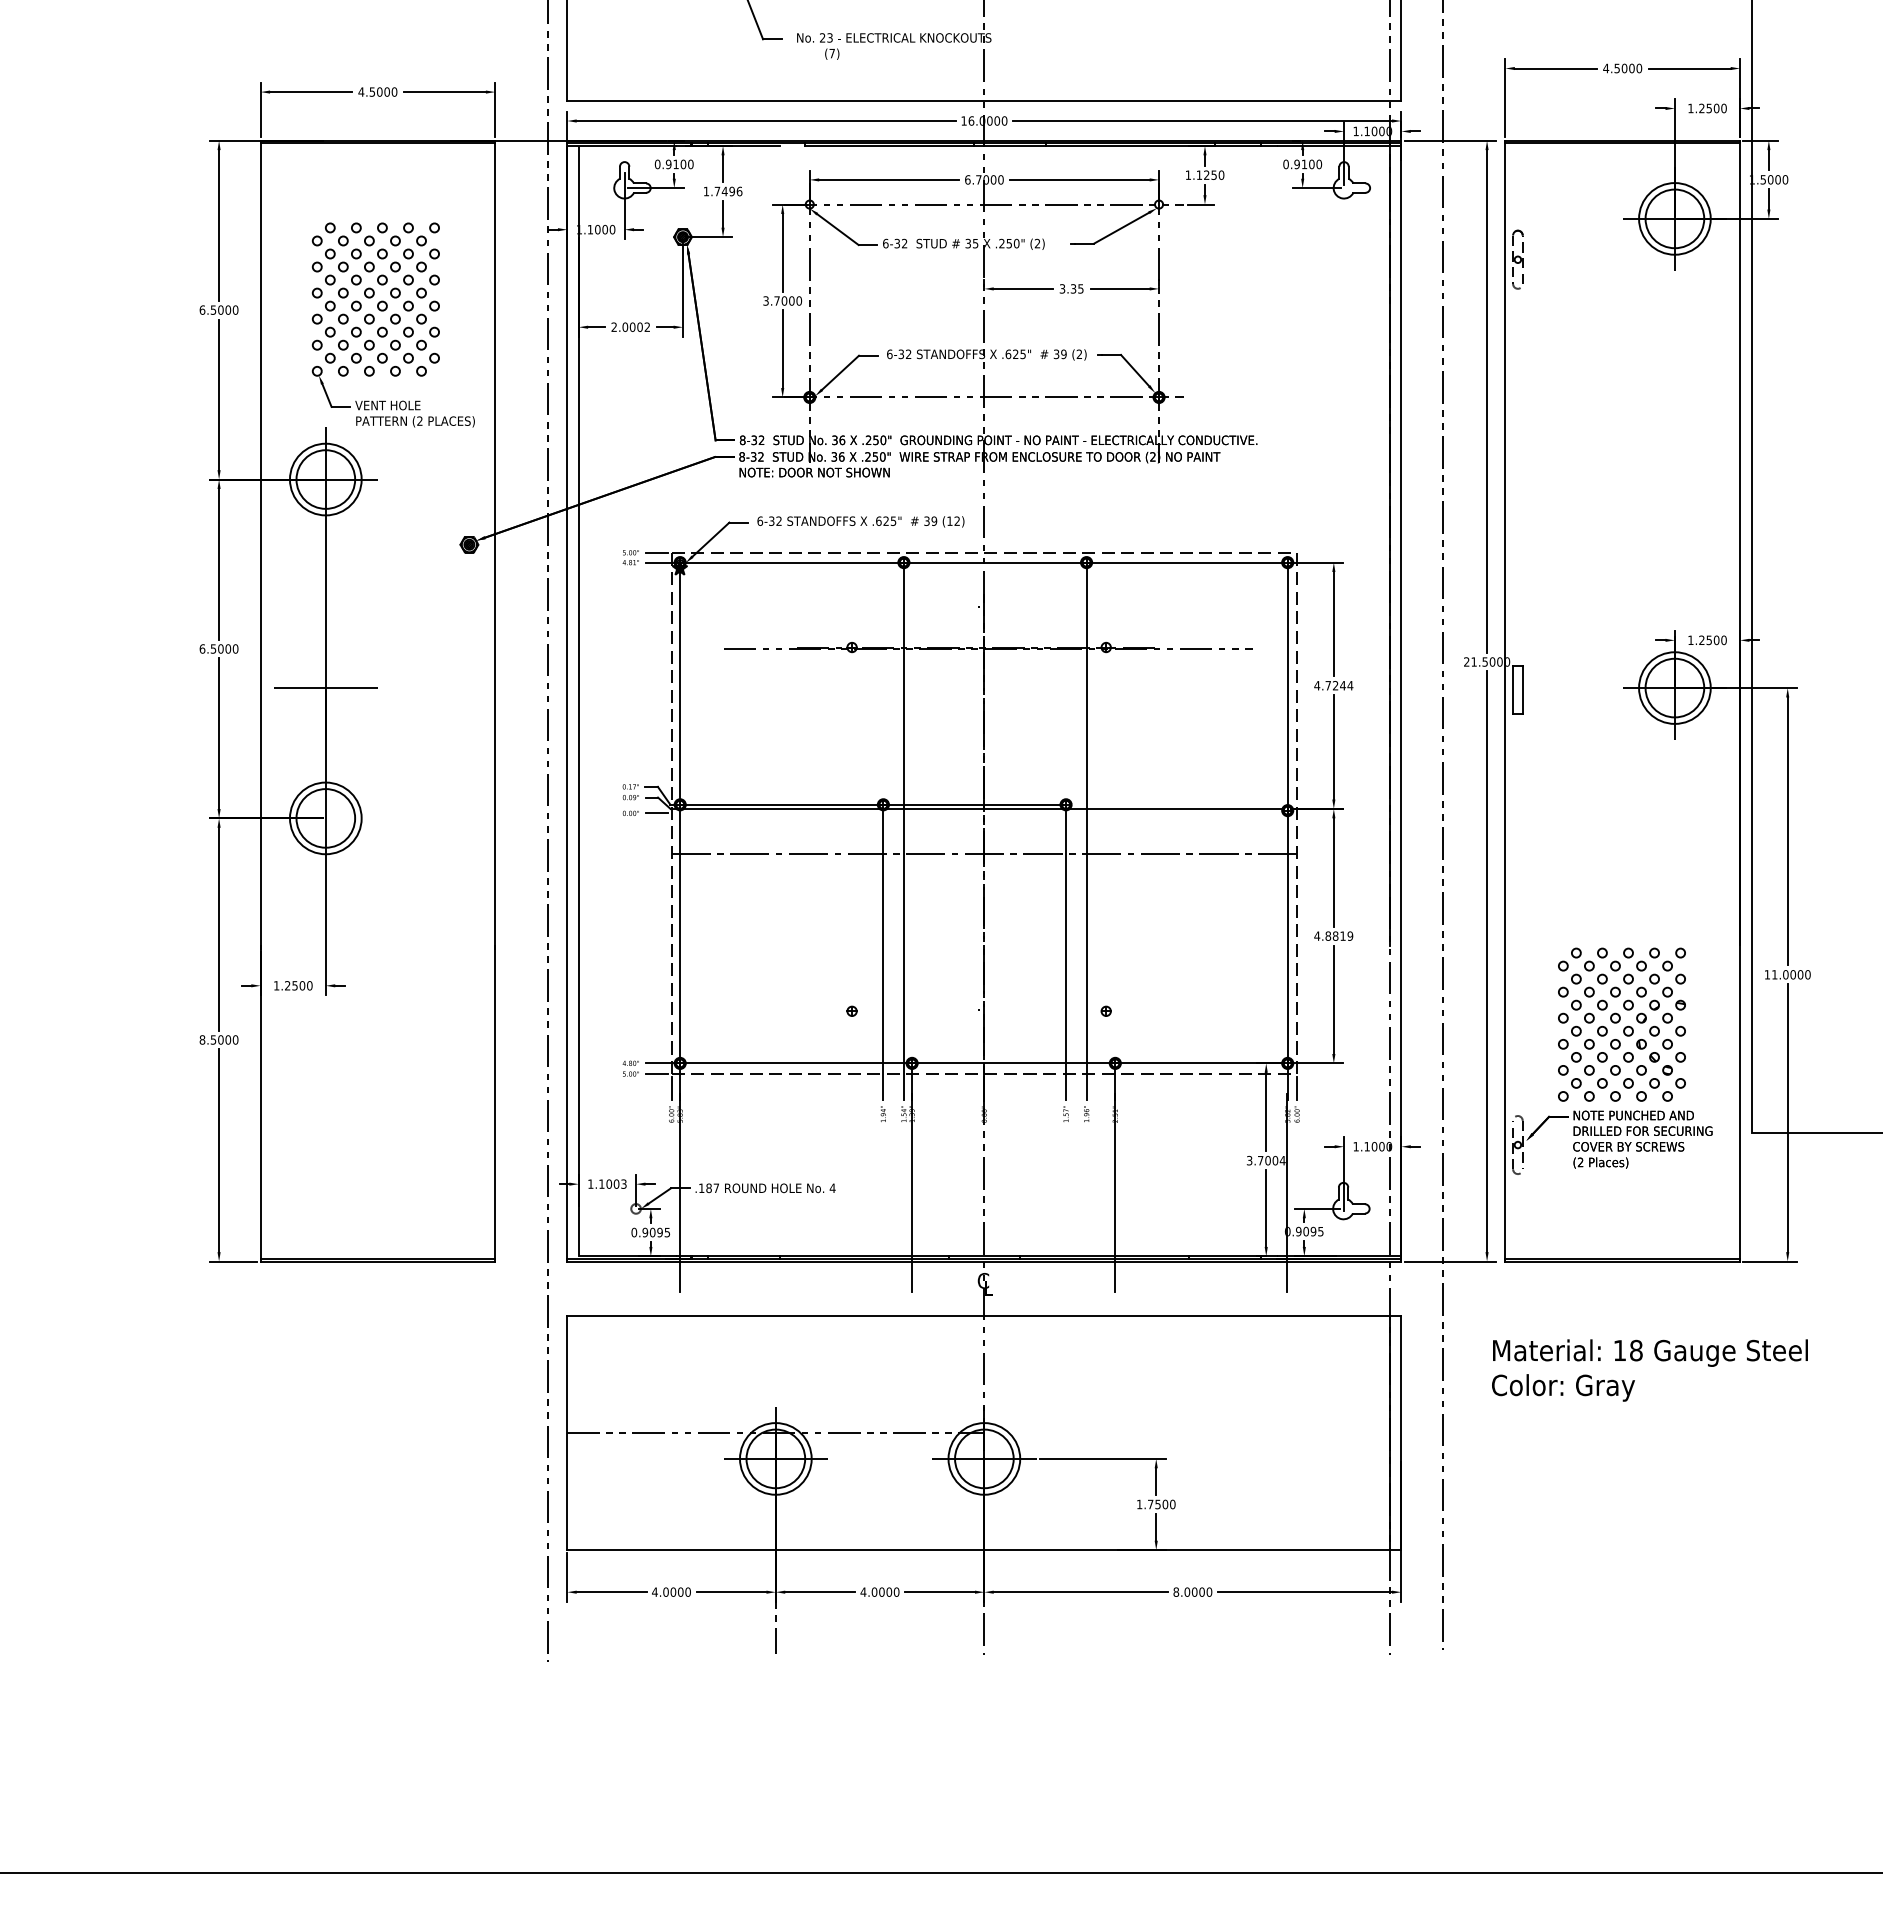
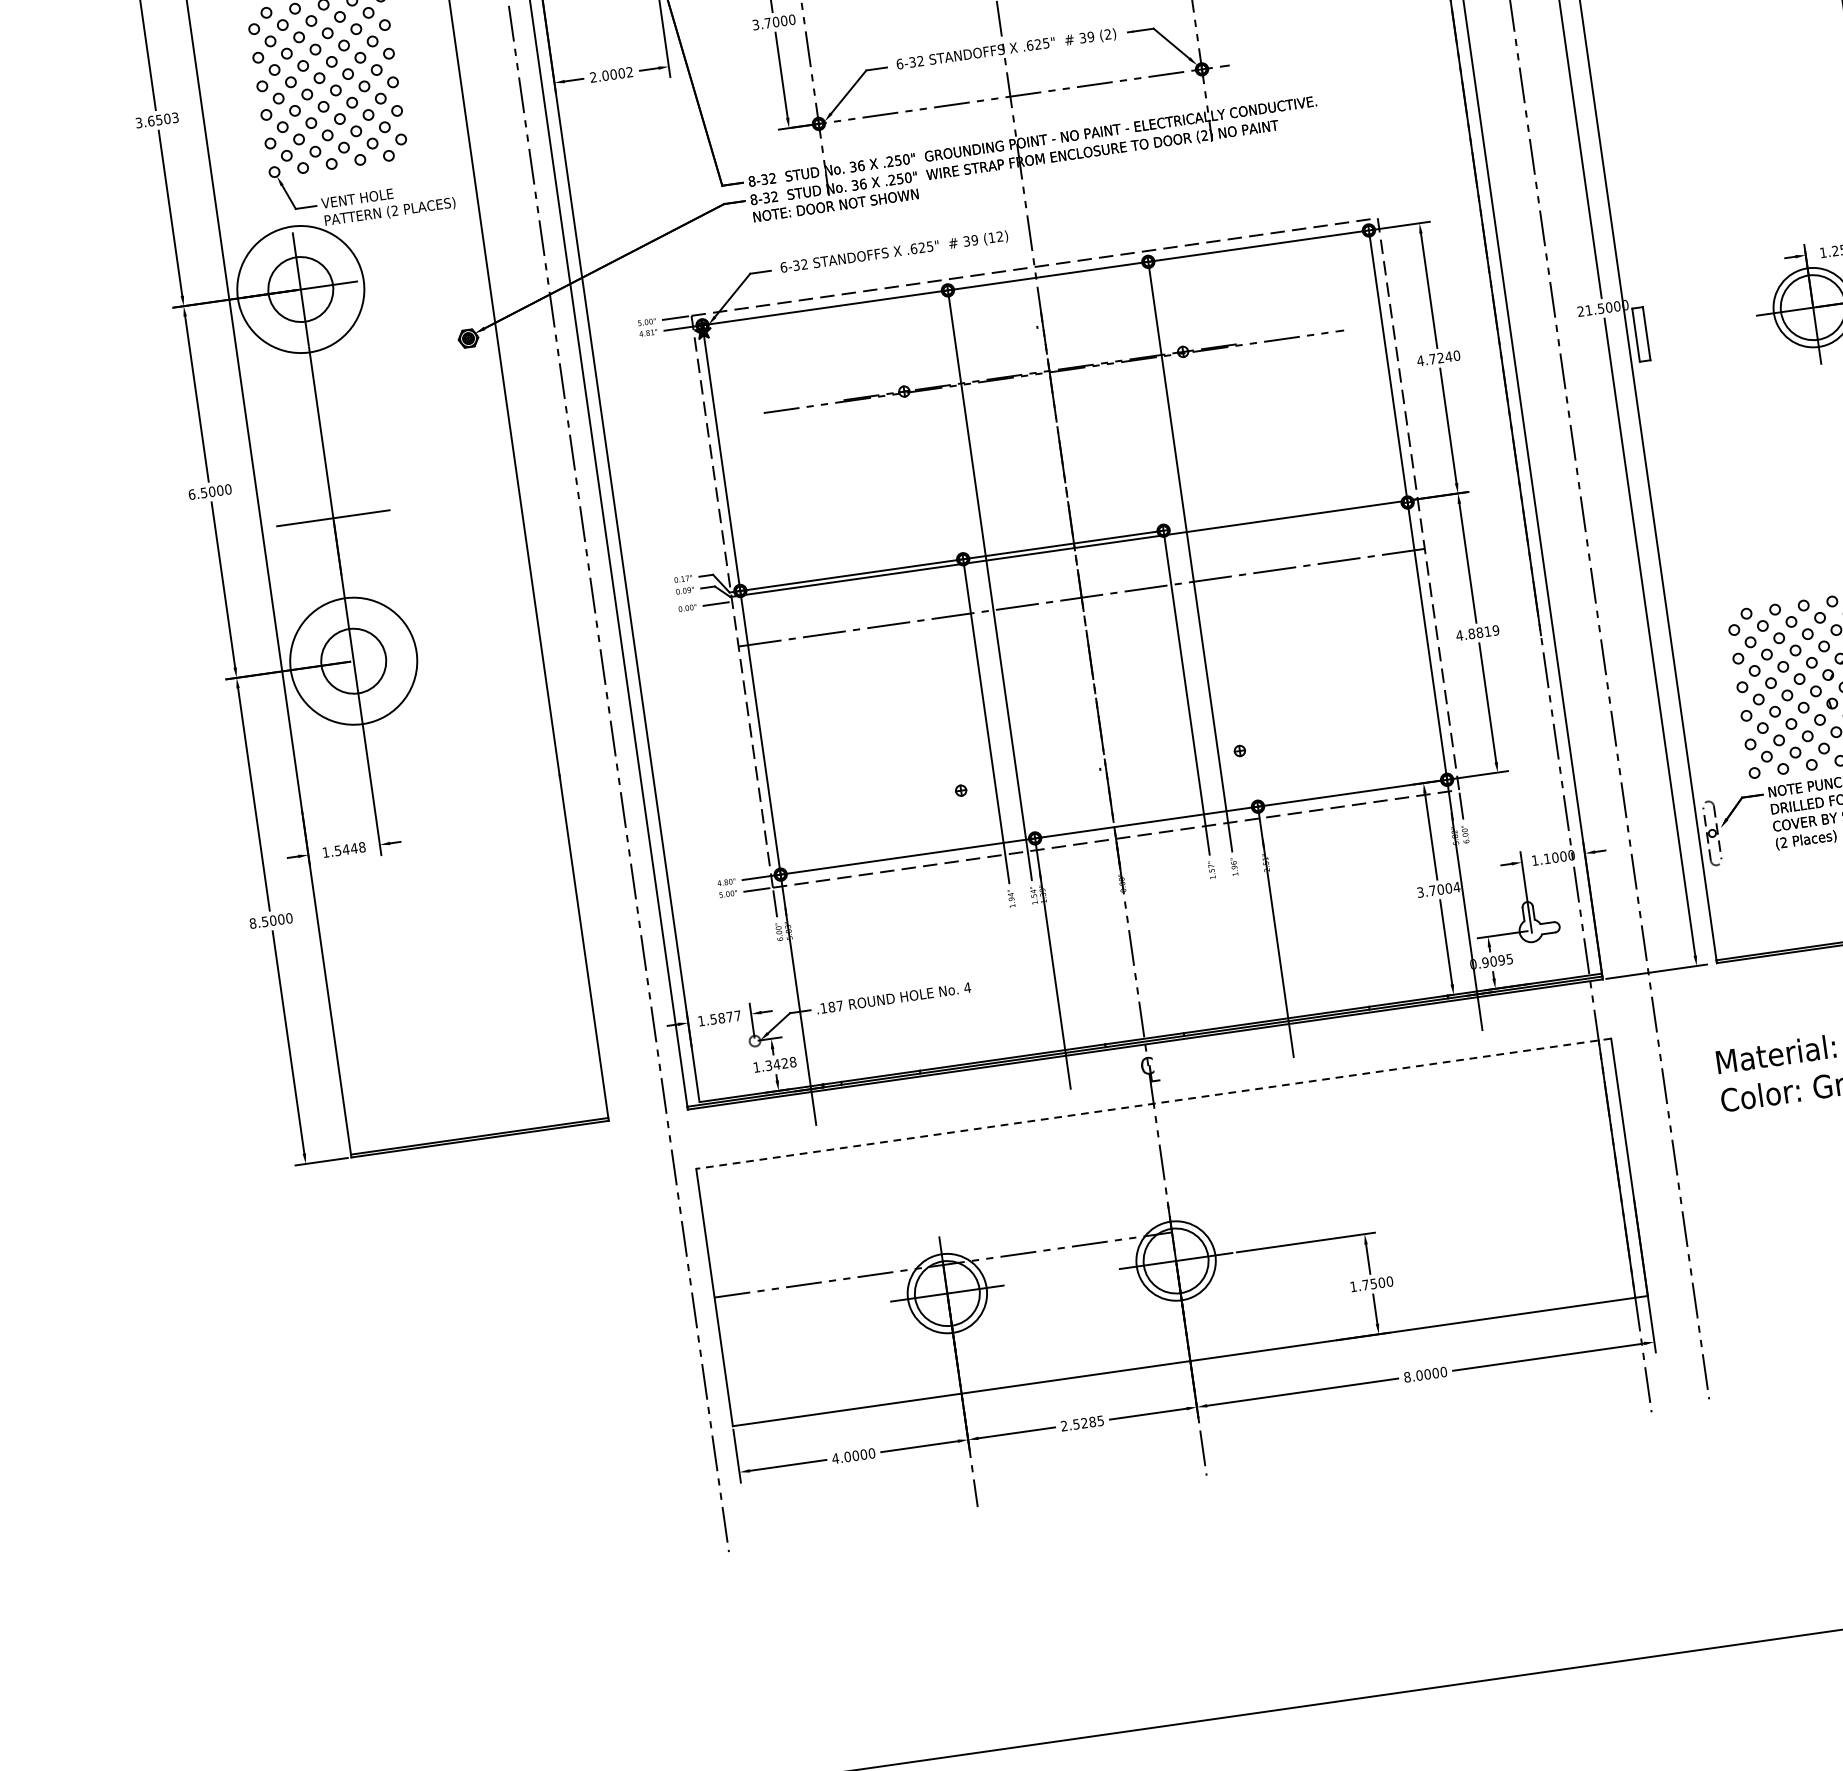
text: (218, 309) -> (156, 119), 6.5000 -> 3.6503
circle: (325, 479) -> (300, 289), size x1.6
text: (1350, 685) -> (1456, 355), 4.7244 -> 4.7240
circle: (325, 818) -> (353, 661), size x1.6
text: (298, 985) -> (349, 848), 1.2500 -> 1.5448
text: (612, 1183) -> (725, 1016), 1.1003 -> 1.5877
text: (650, 1232) -> (774, 1064), 0.9095 -> 1.3428
line: (983, 1315) -> (1152, 1103), solid -> dashed
text: (879, 1591) -> (1081, 1422), 4.0000 -> 2.5285

